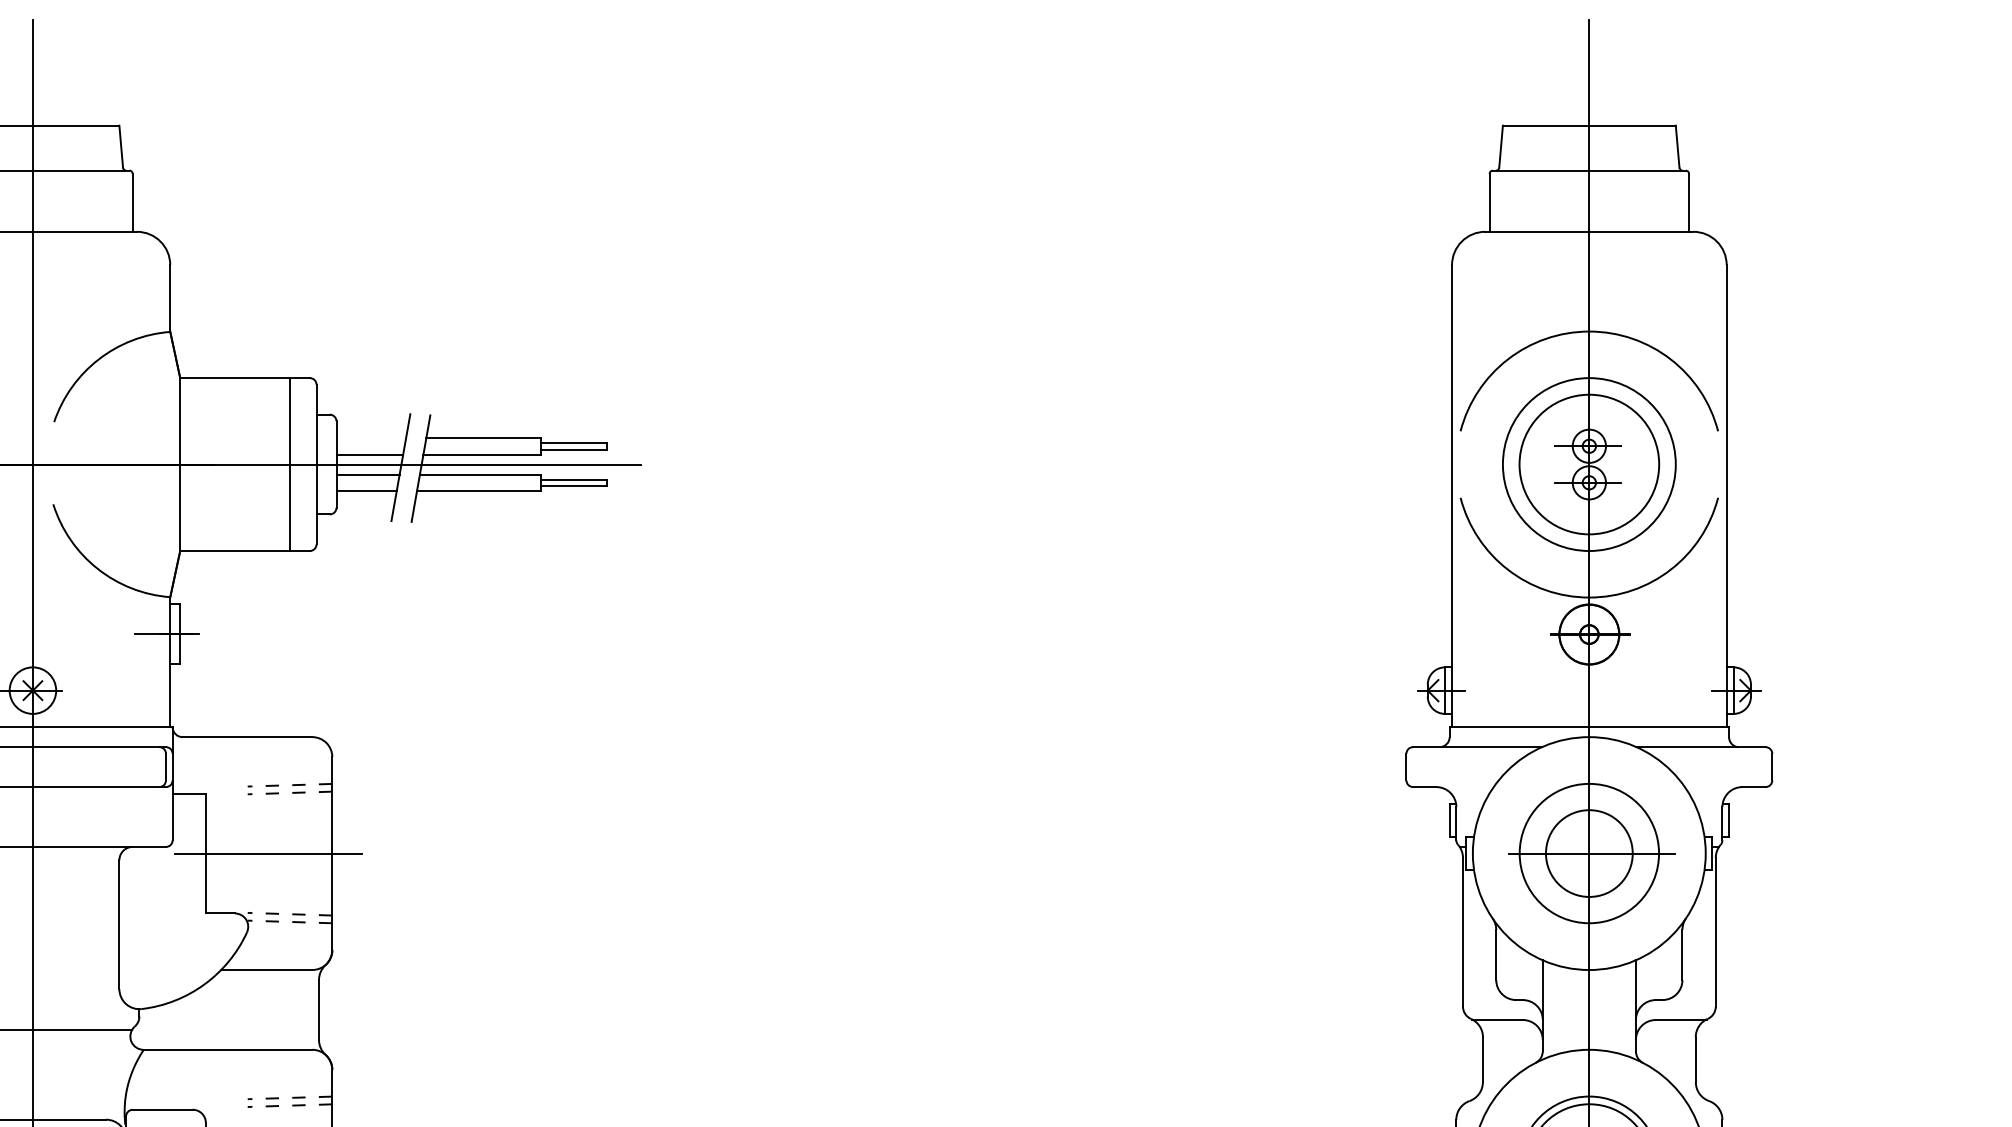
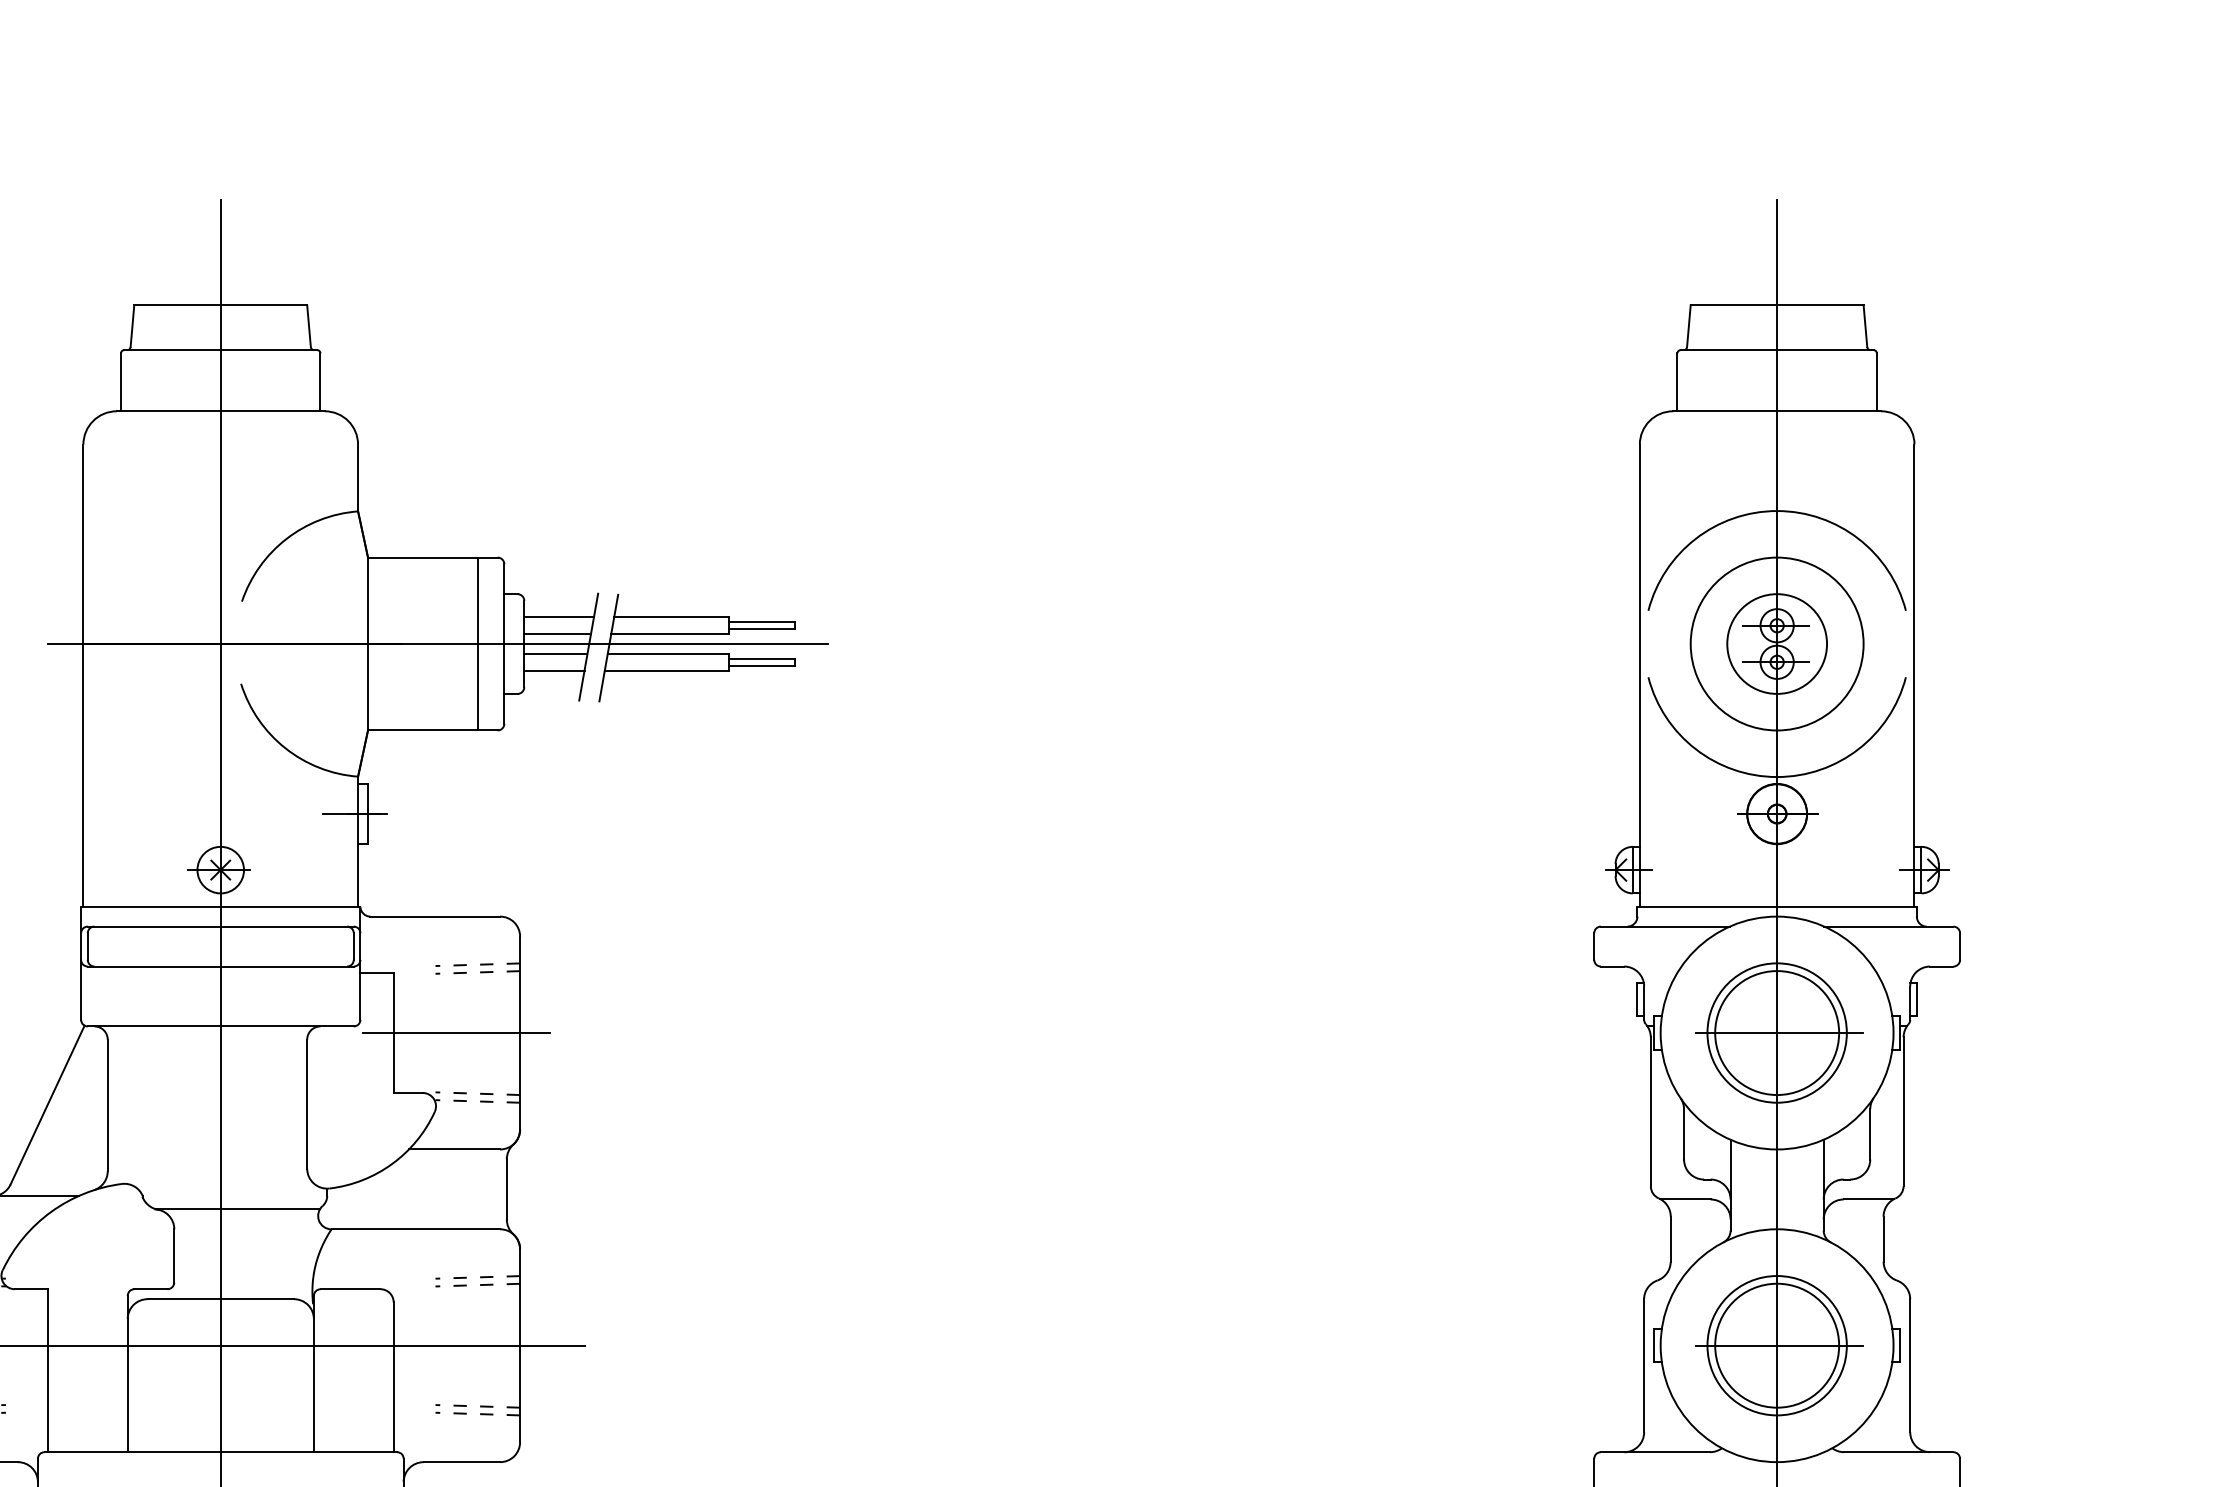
line: (370, 438) -> (558, 617), added
circle: (1589, 464) -> (1777, 643), size x0.71
circle: (1589, 854) -> (1777, 1033), size x1.43

